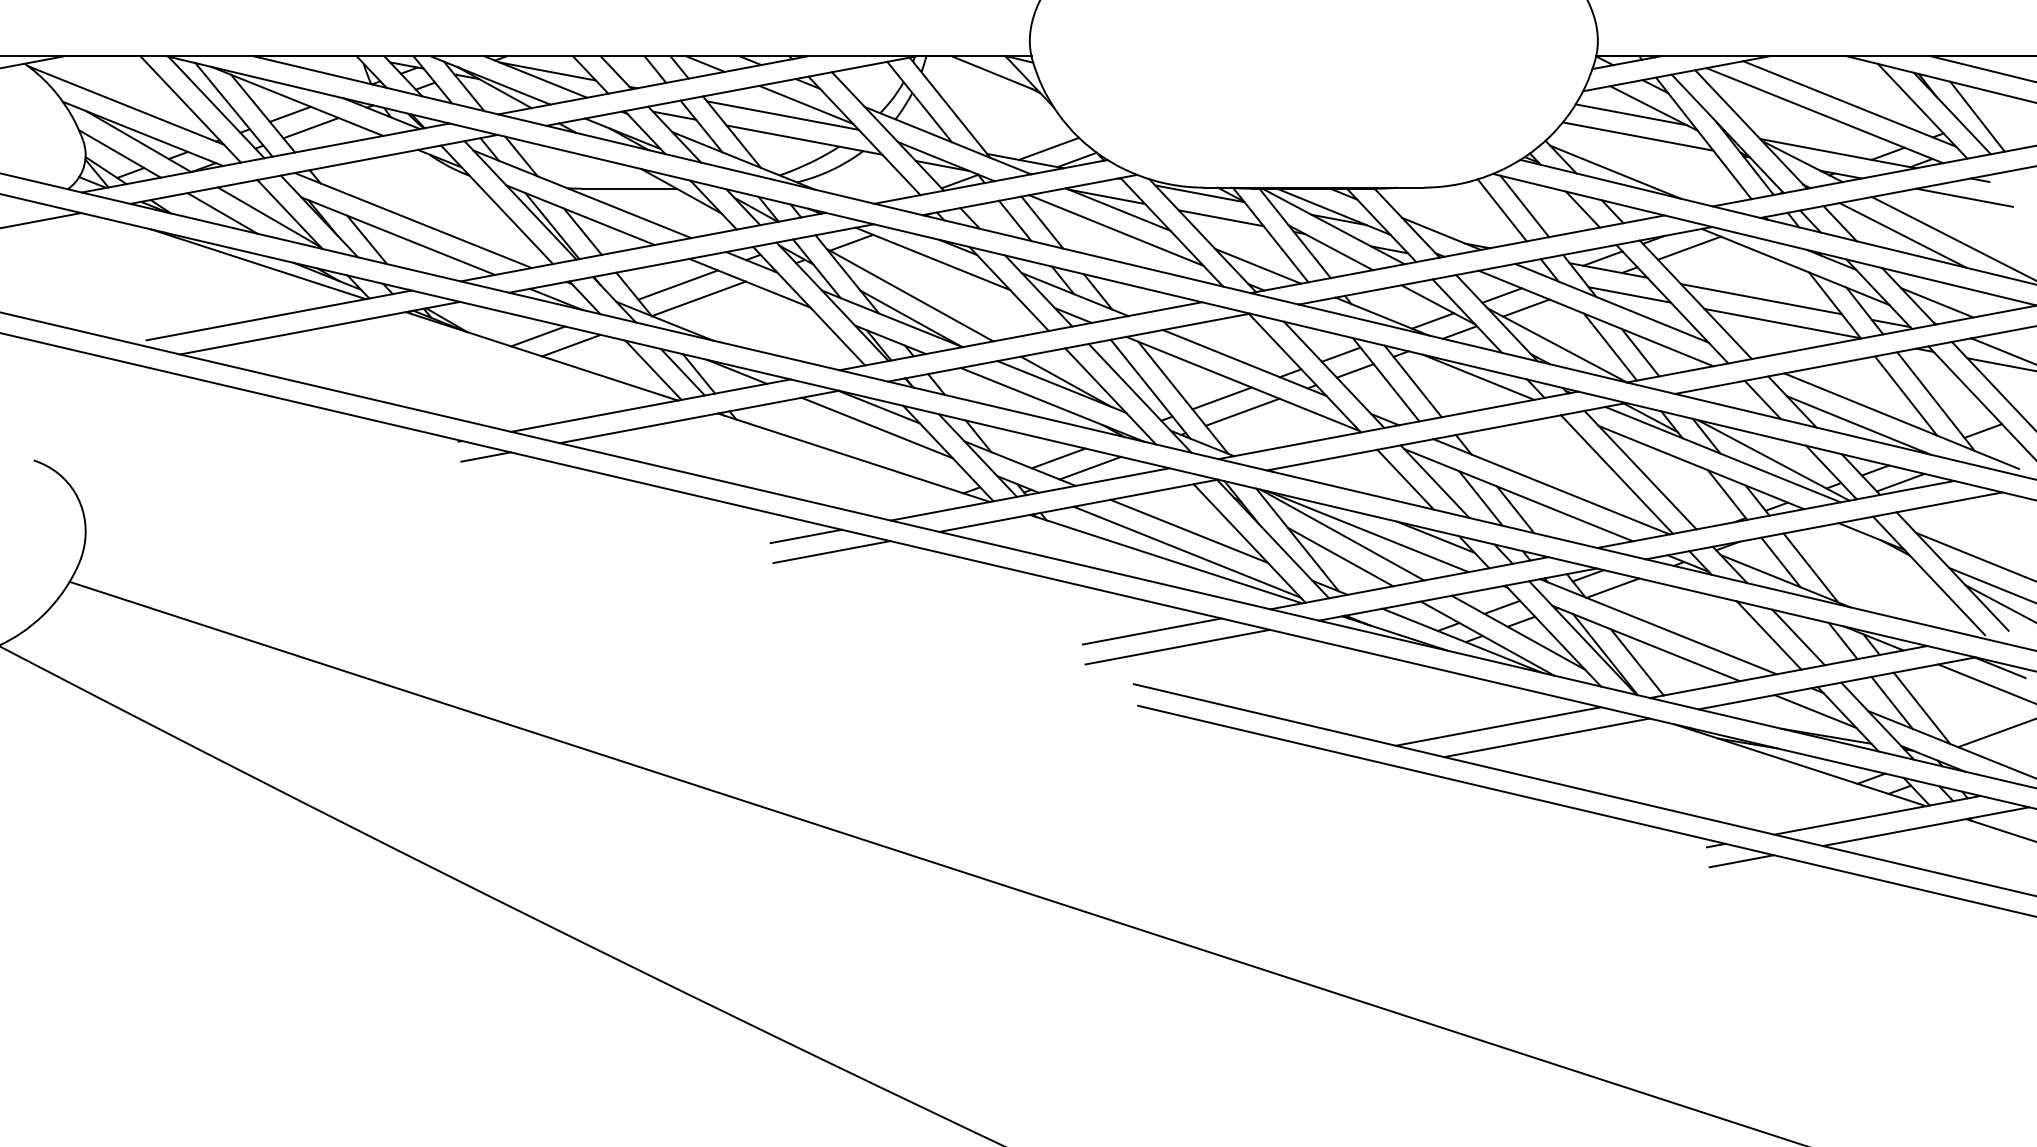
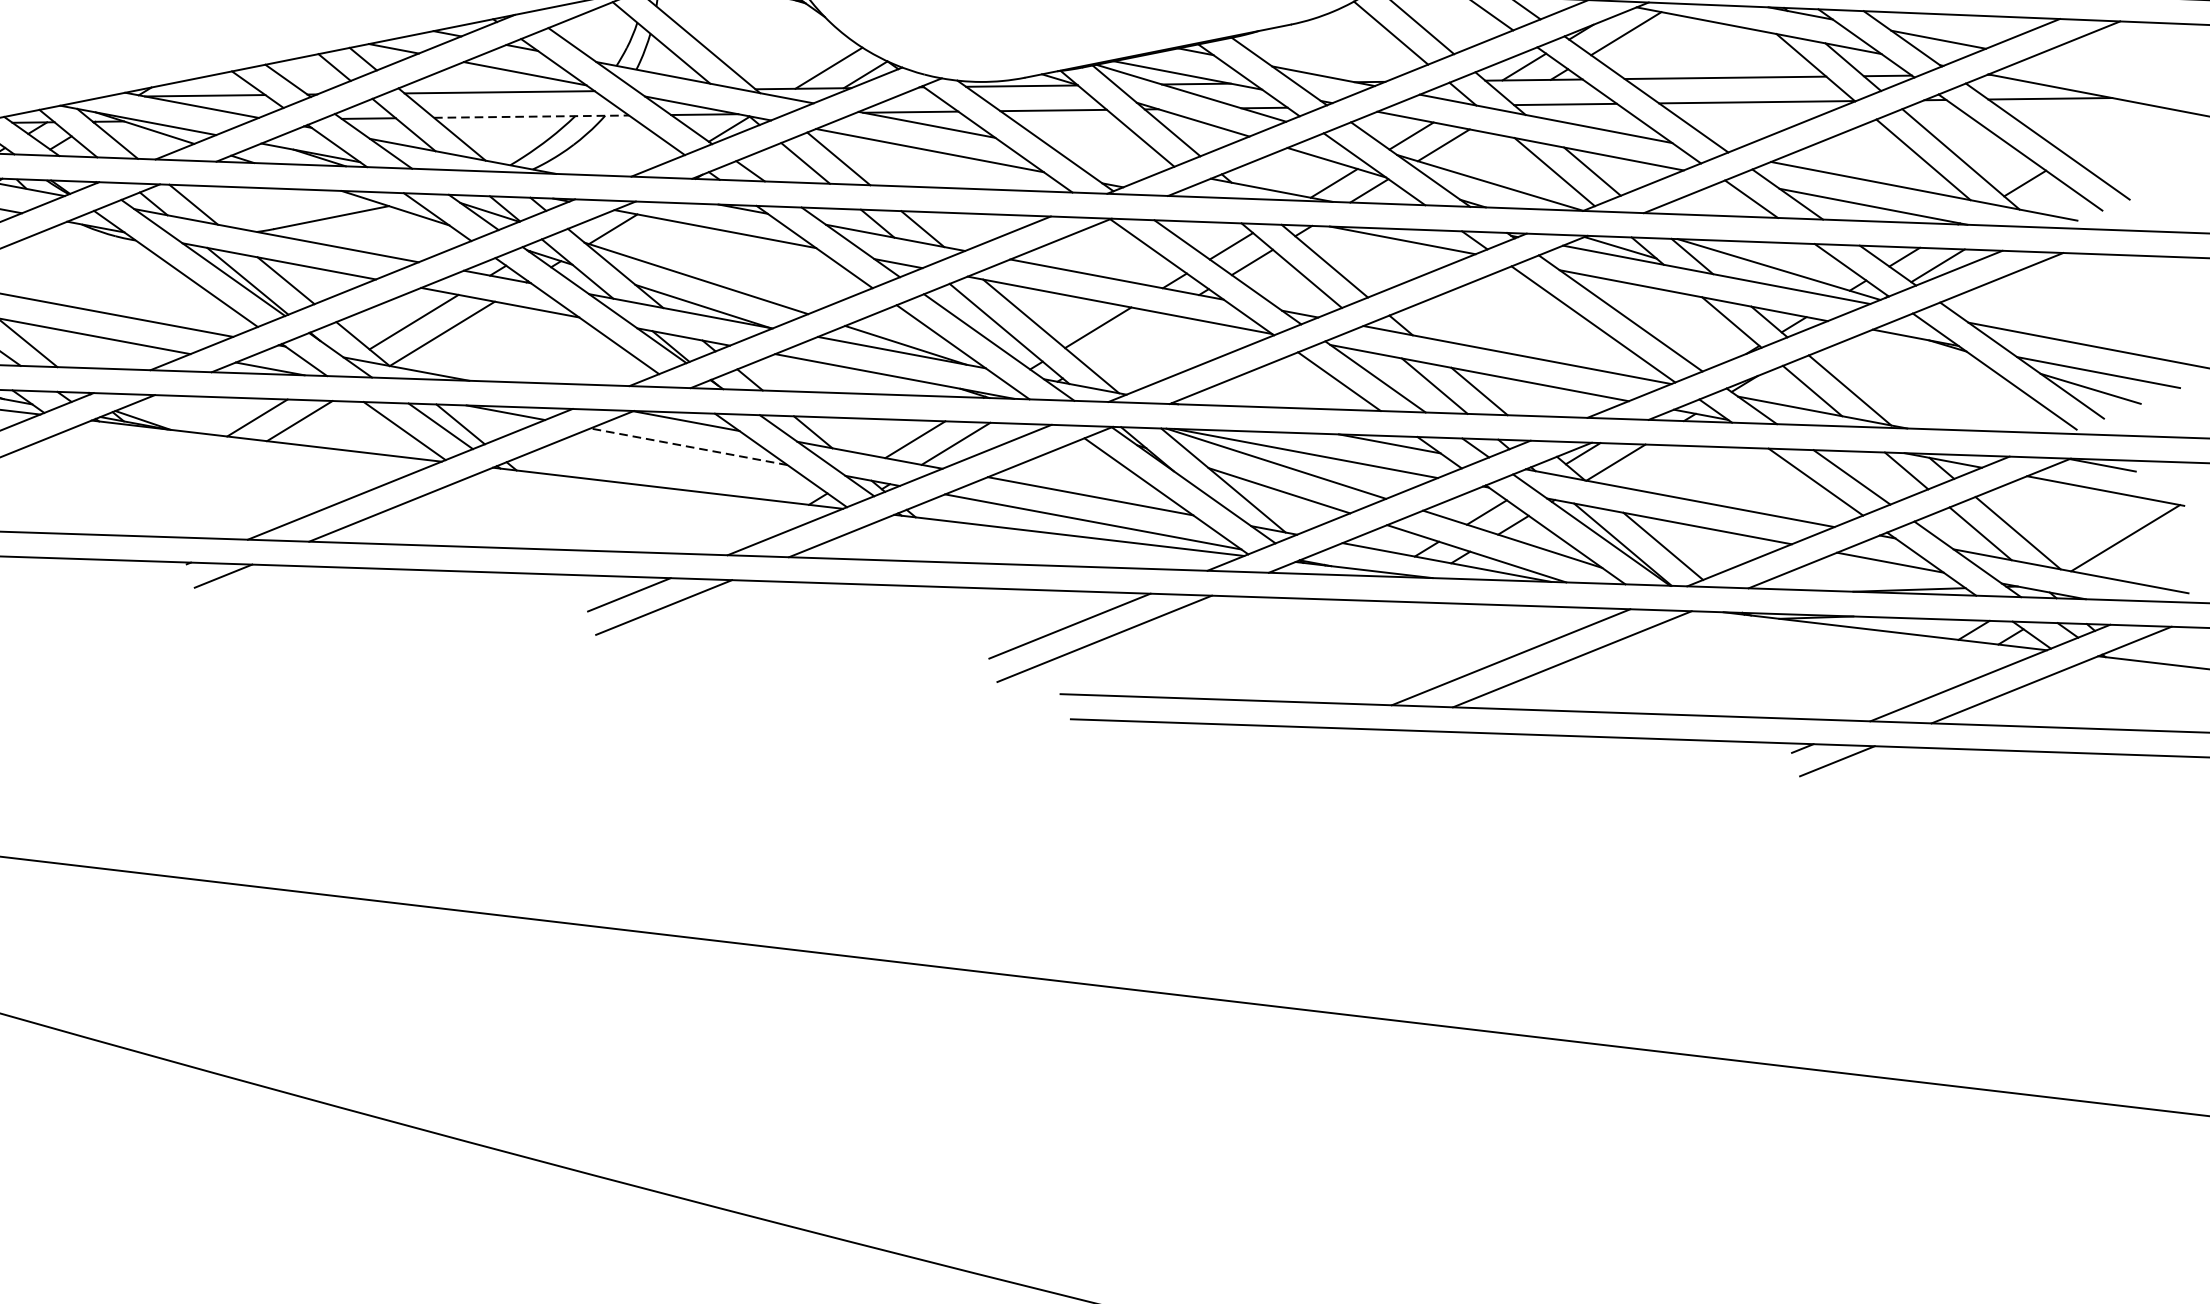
line: (804, 140) -> (531, 117), solid -> dashed
line: (1258, 265) -> (1110, 158), removed
line: (1242, 411) -> (1125, 338), removed
line: (876, 427) -> (687, 446), solid -> dashed

